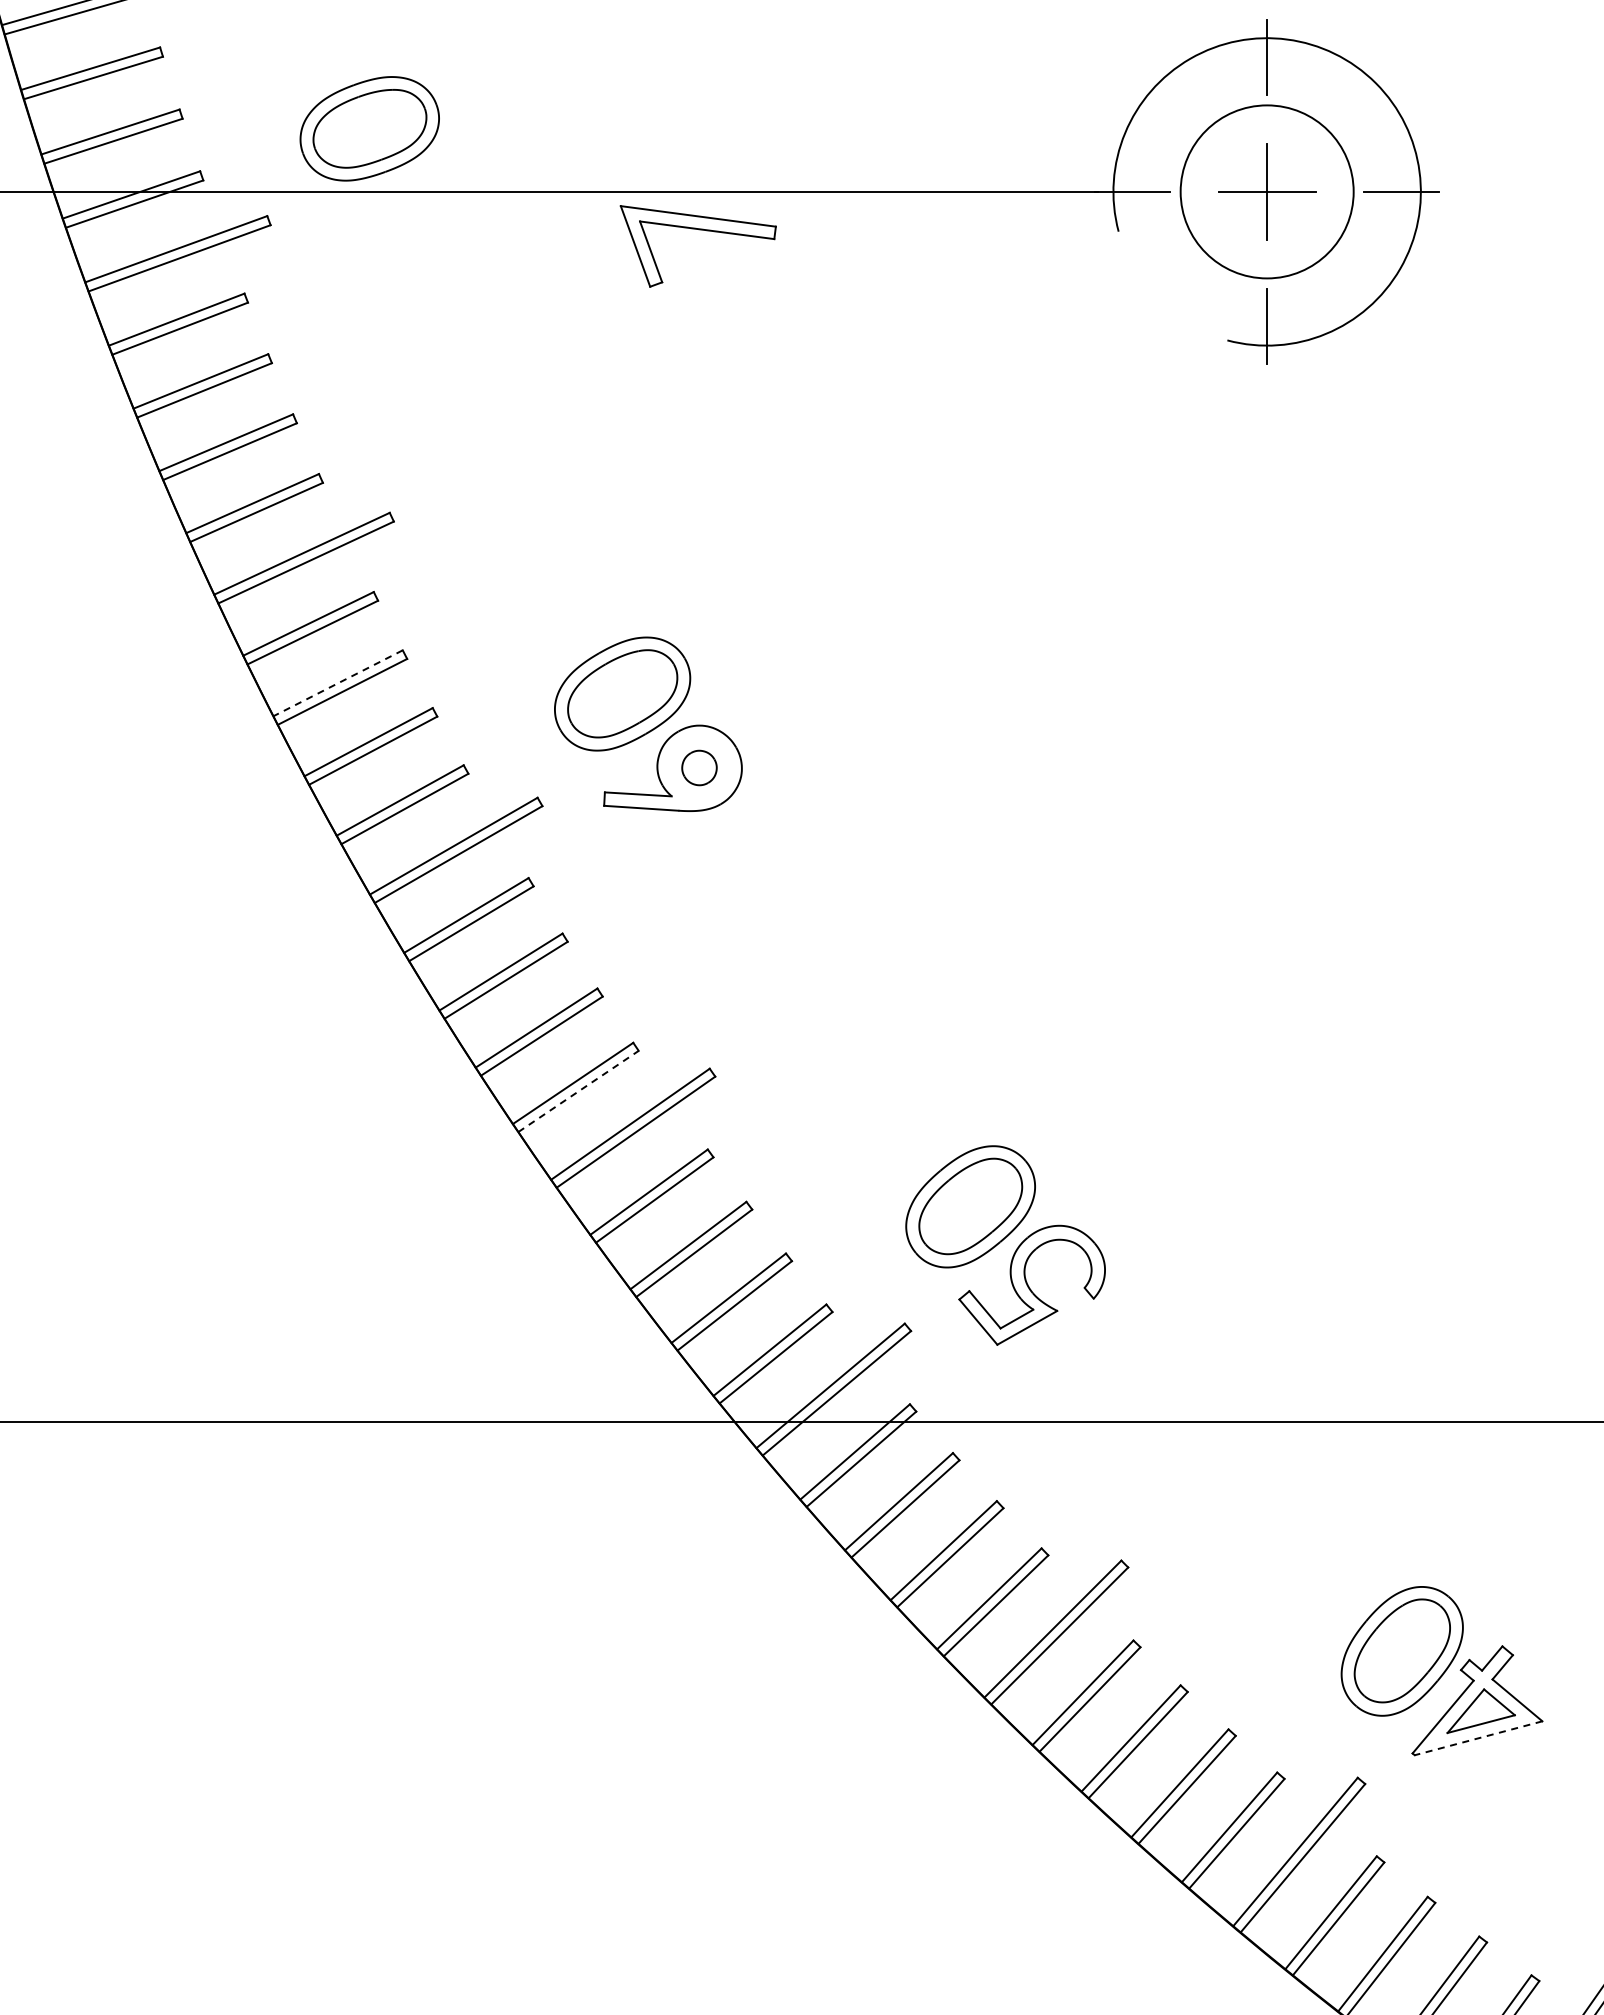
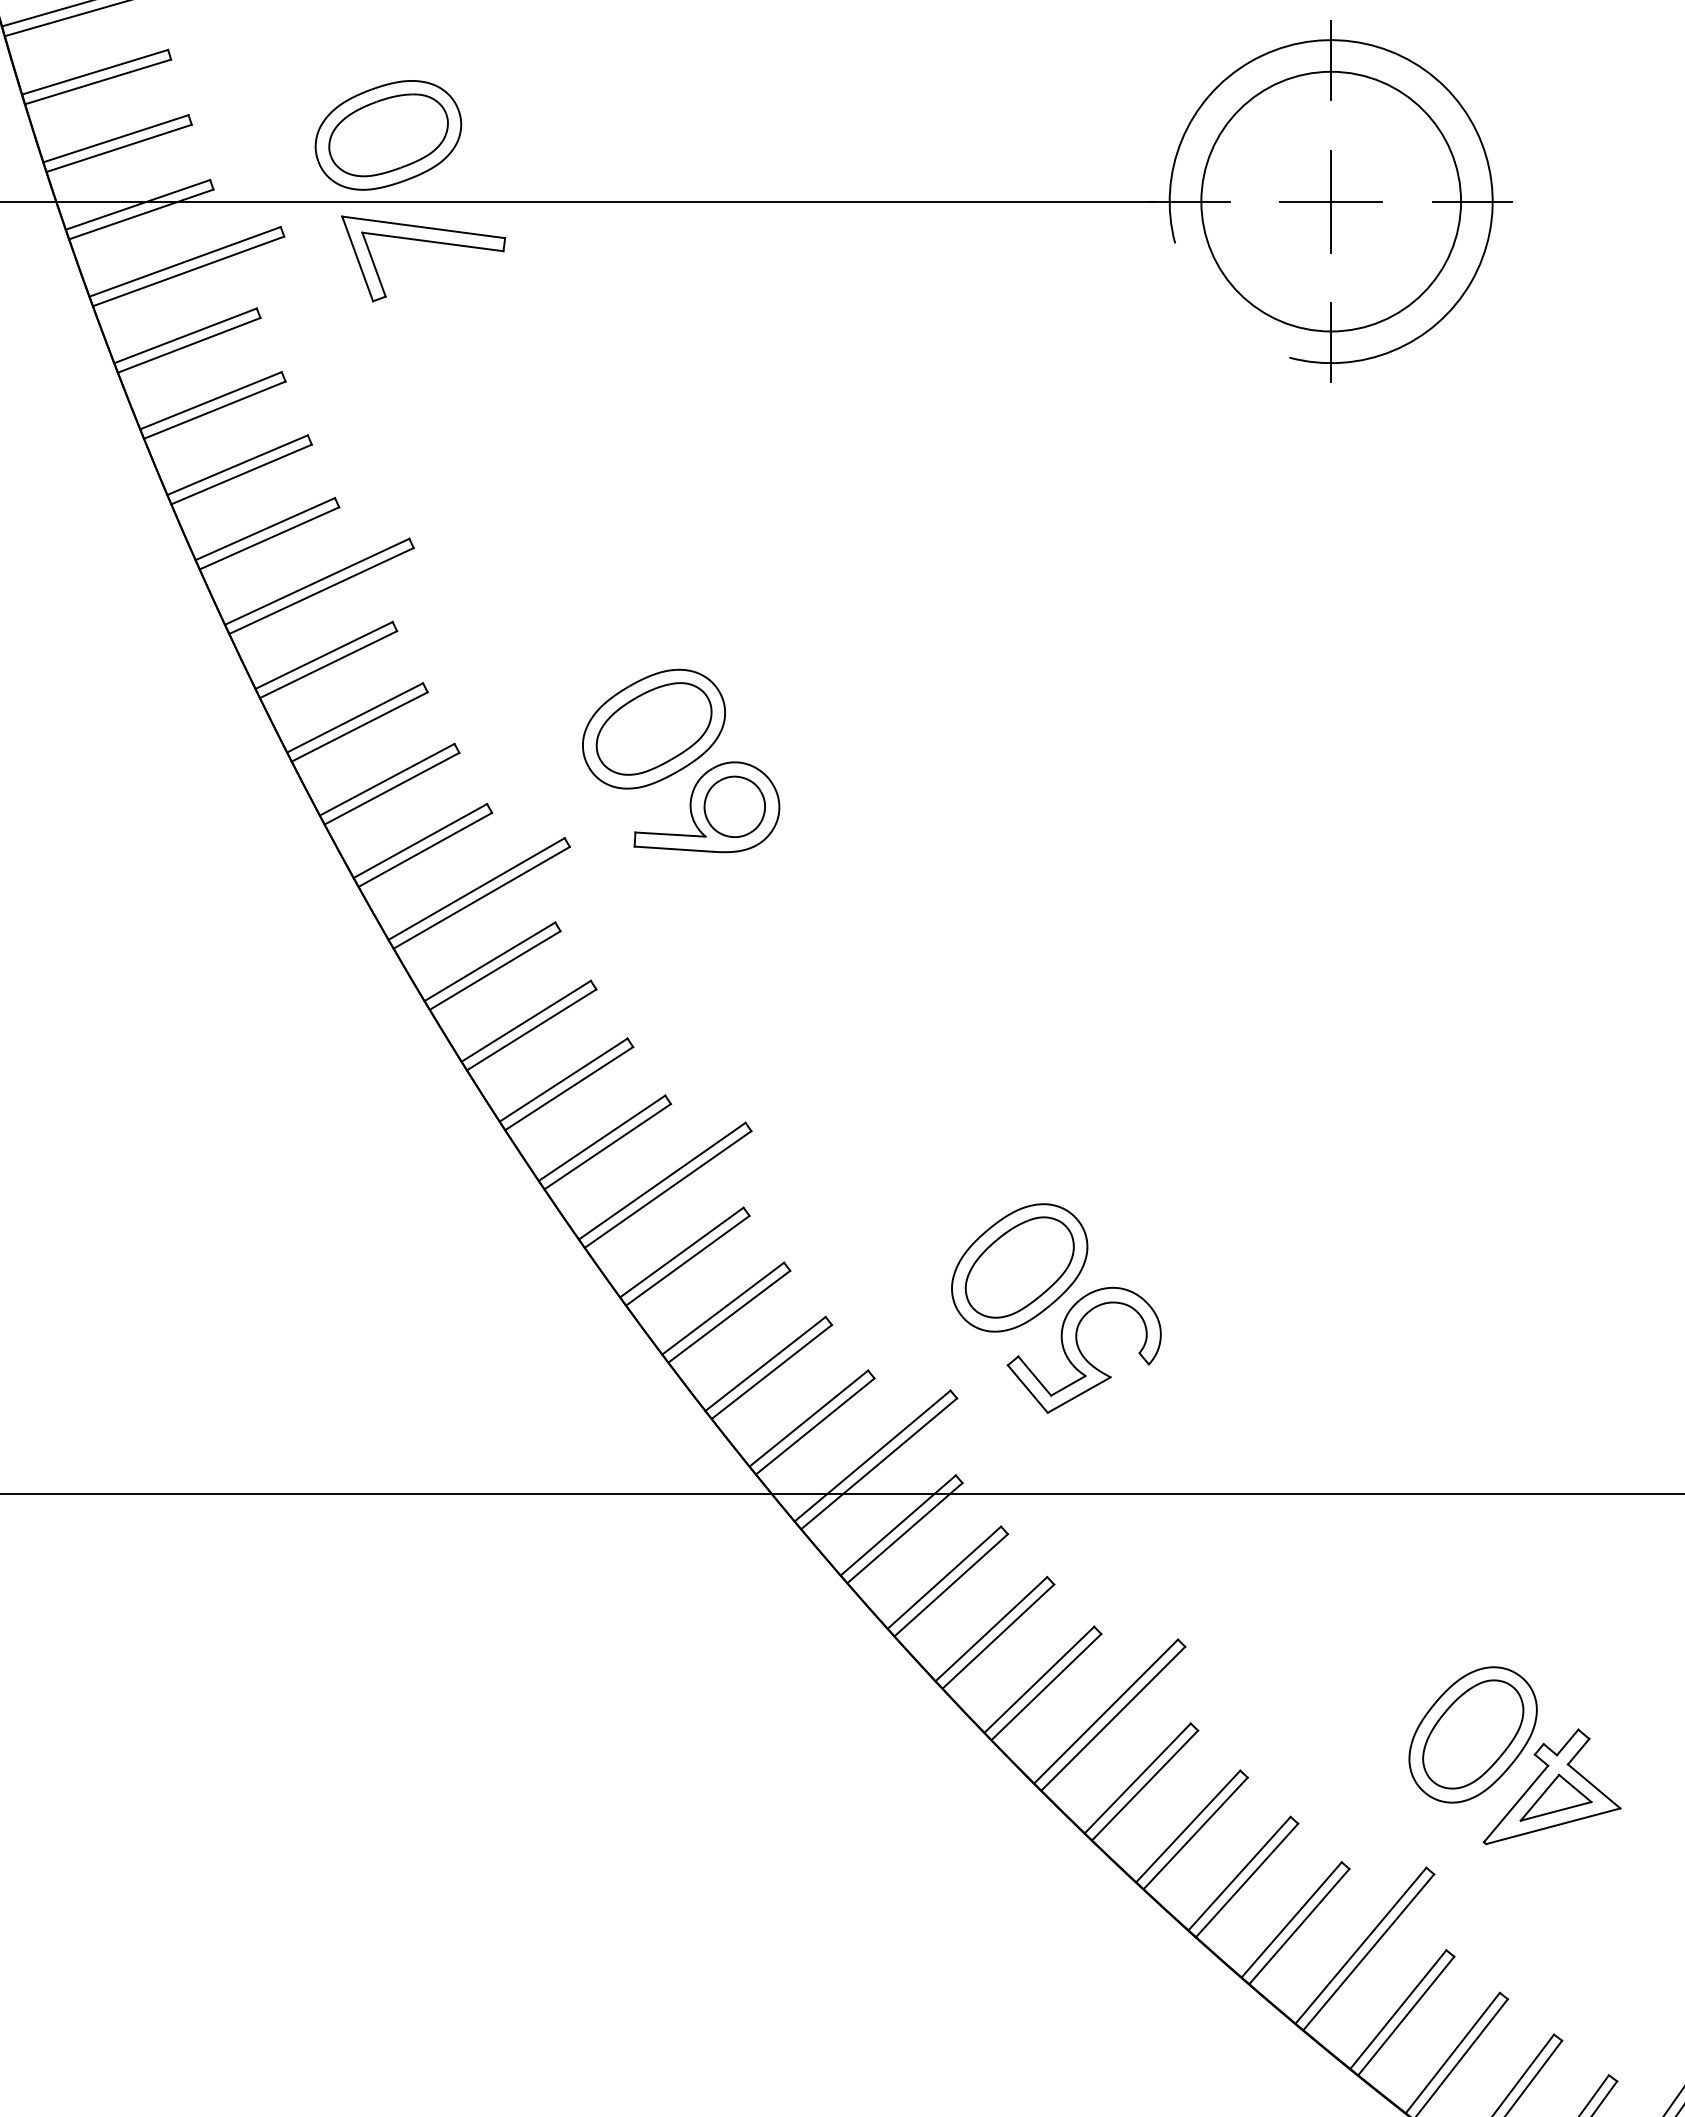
circle: (1266, 191) -> (1330, 201), size x1.43
part: (699, 230) -> (424, 242), moved
line: (338, 683) -> (355, 718), dashed -> solid
part: (699, 767) -> (734, 806), size x1.67
line: (578, 1091) -> (607, 1146), dashed -> solid
line: (1478, 1738) -> (1553, 1826), dashed -> solid

